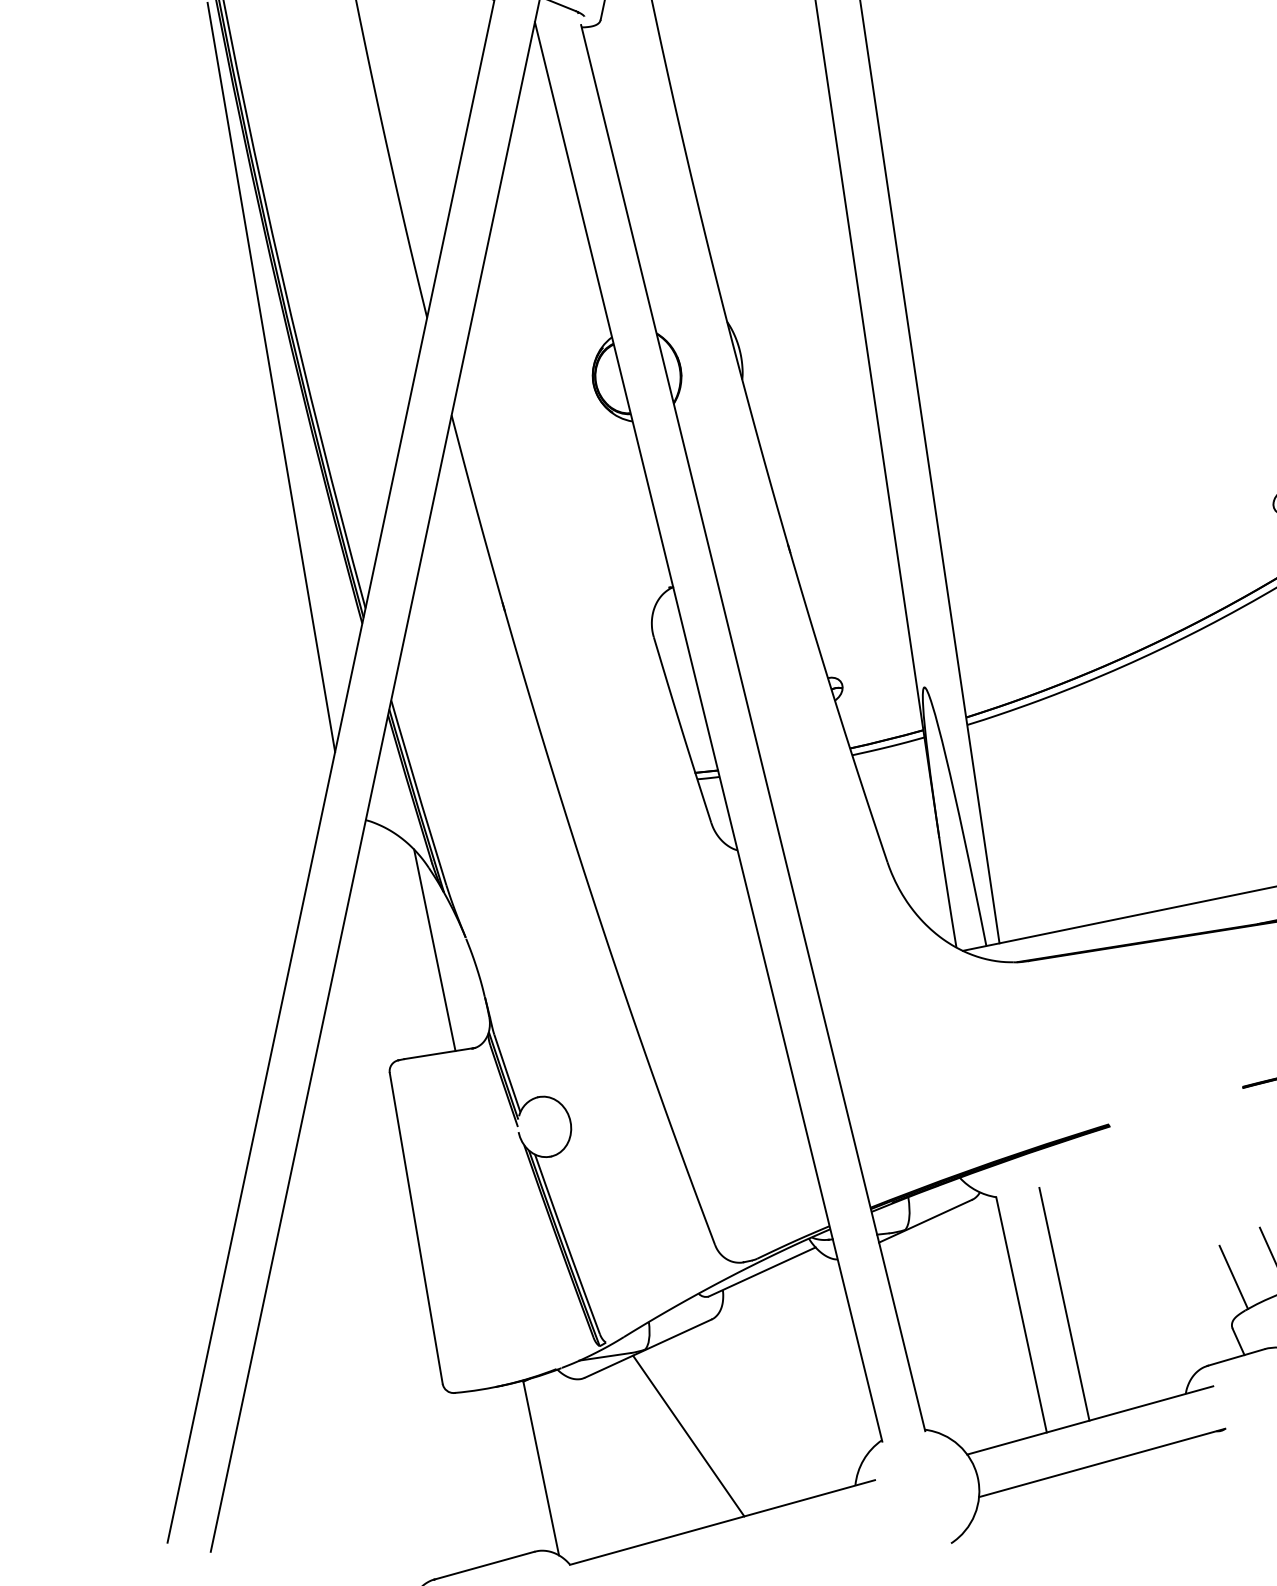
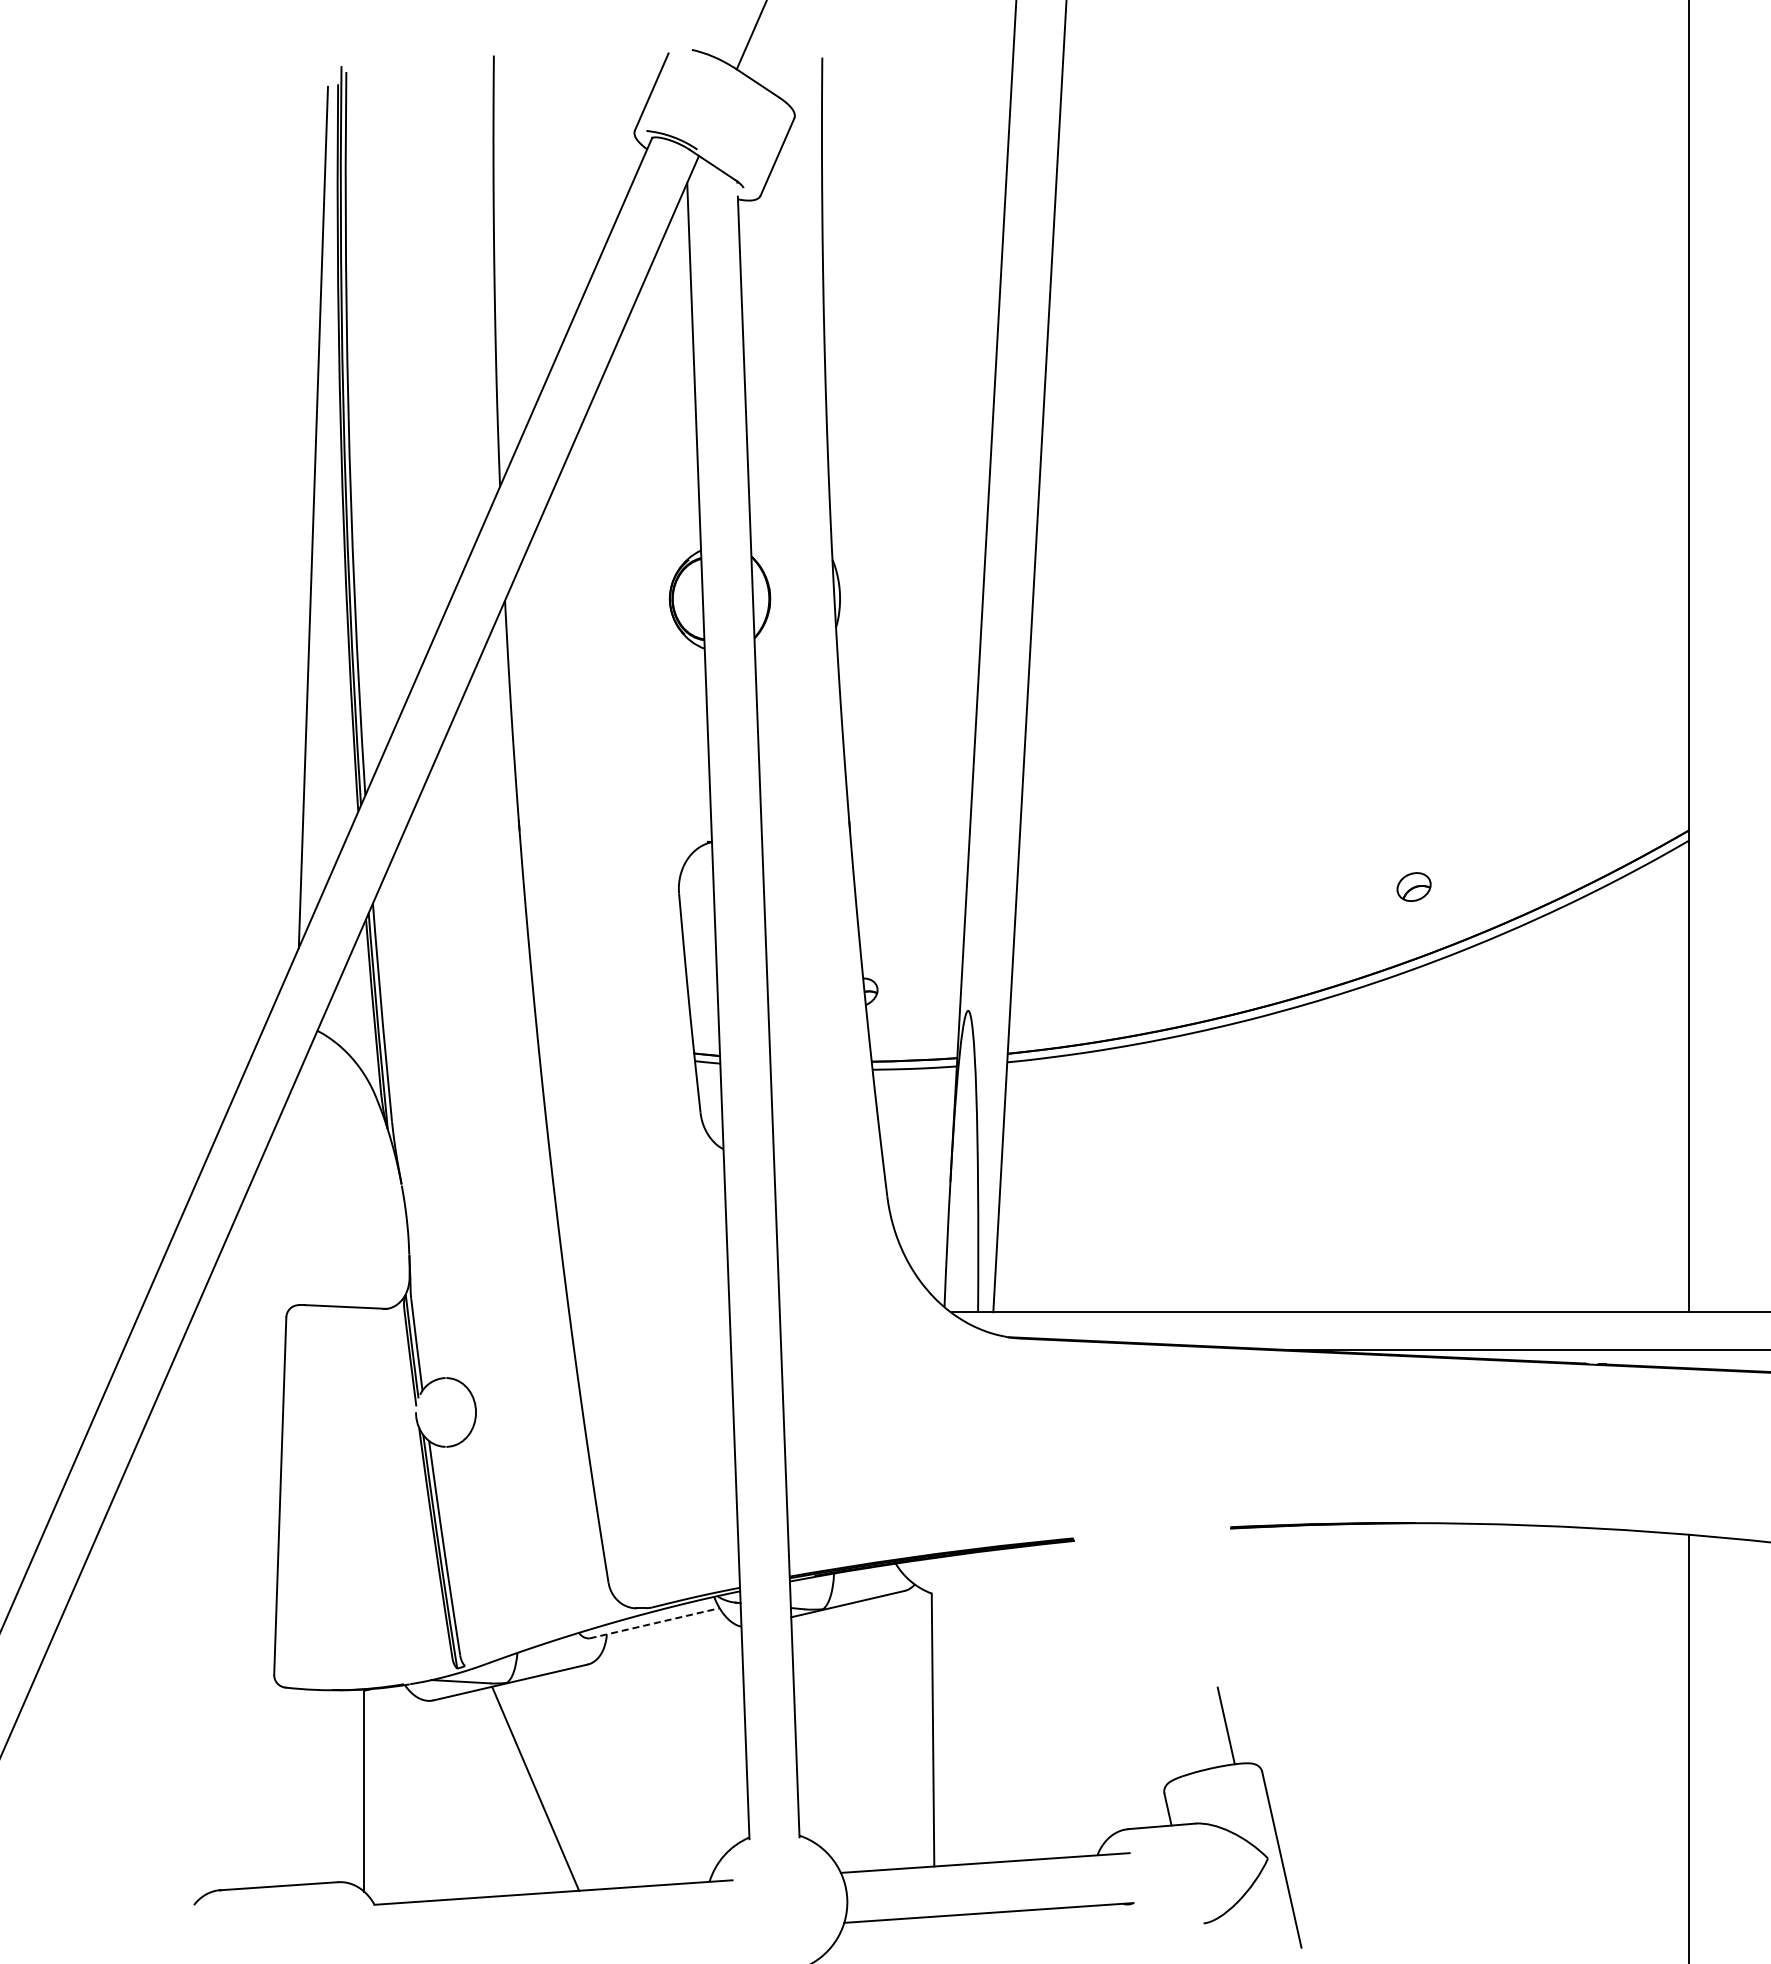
line: (434, 949) -> (364, 1190), removed
line: (762, 1272) -> (654, 1623), solid -> dashed
line: (1232, 1277) -> (1176, 1736), removed
line: (1063, 1304) -> (982, 1728), removed

